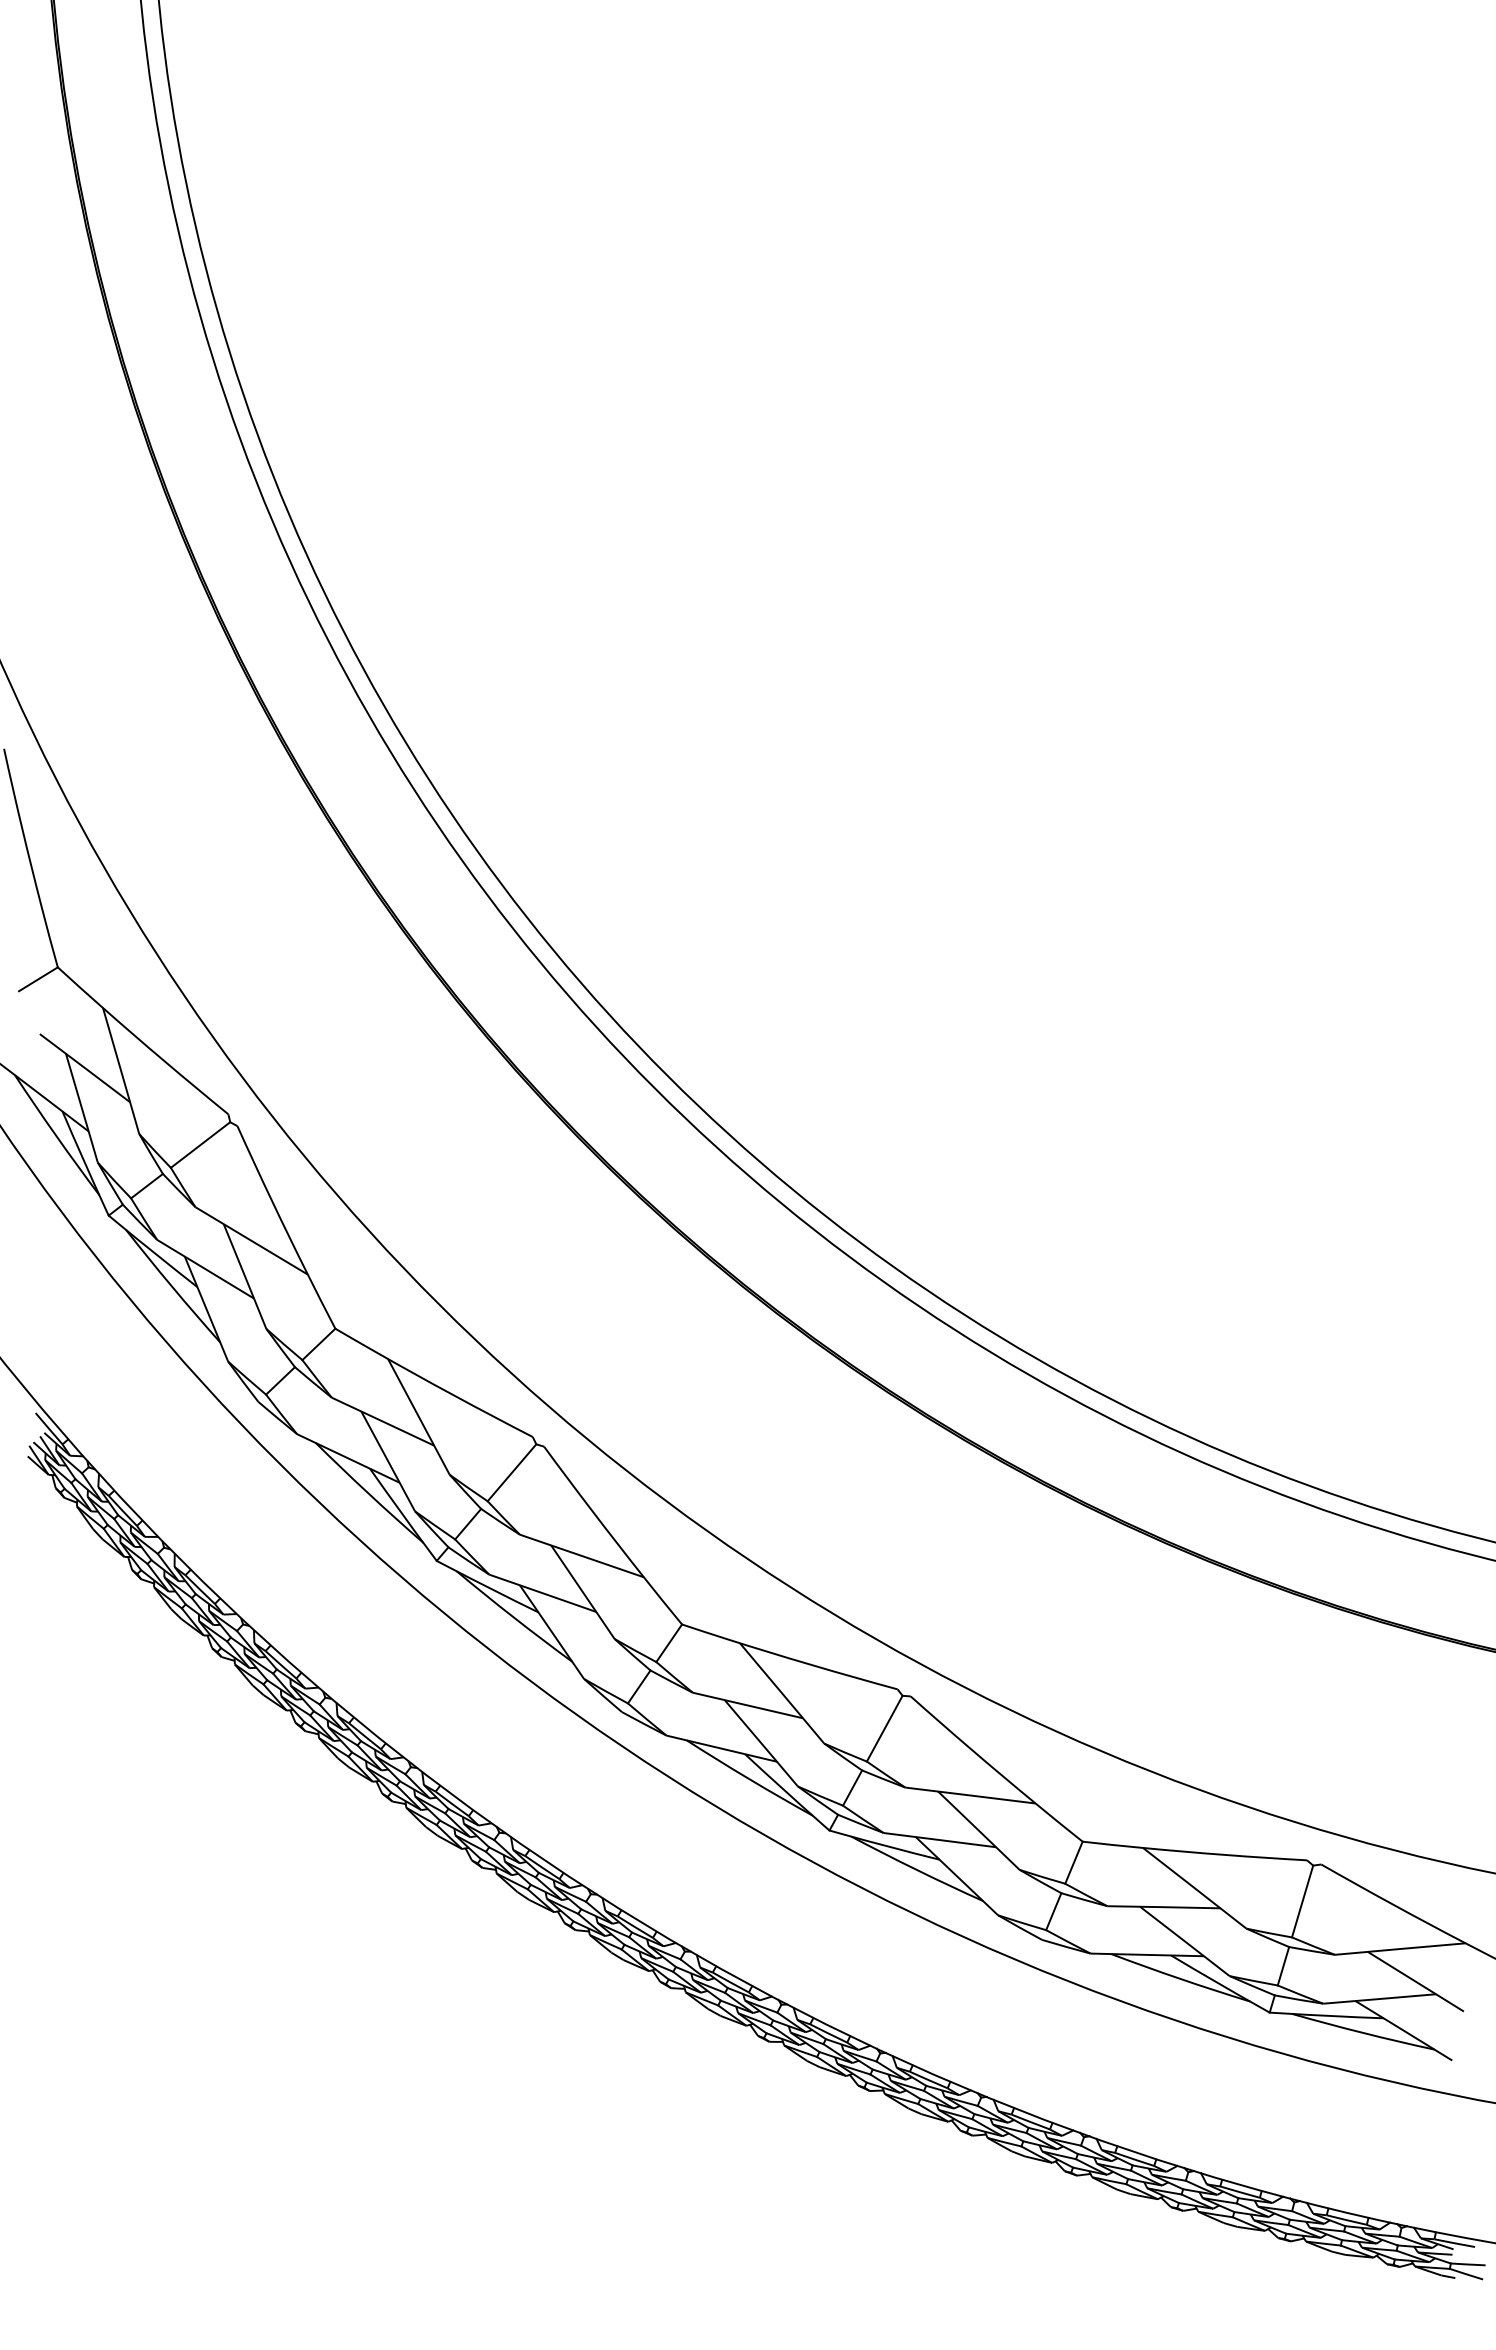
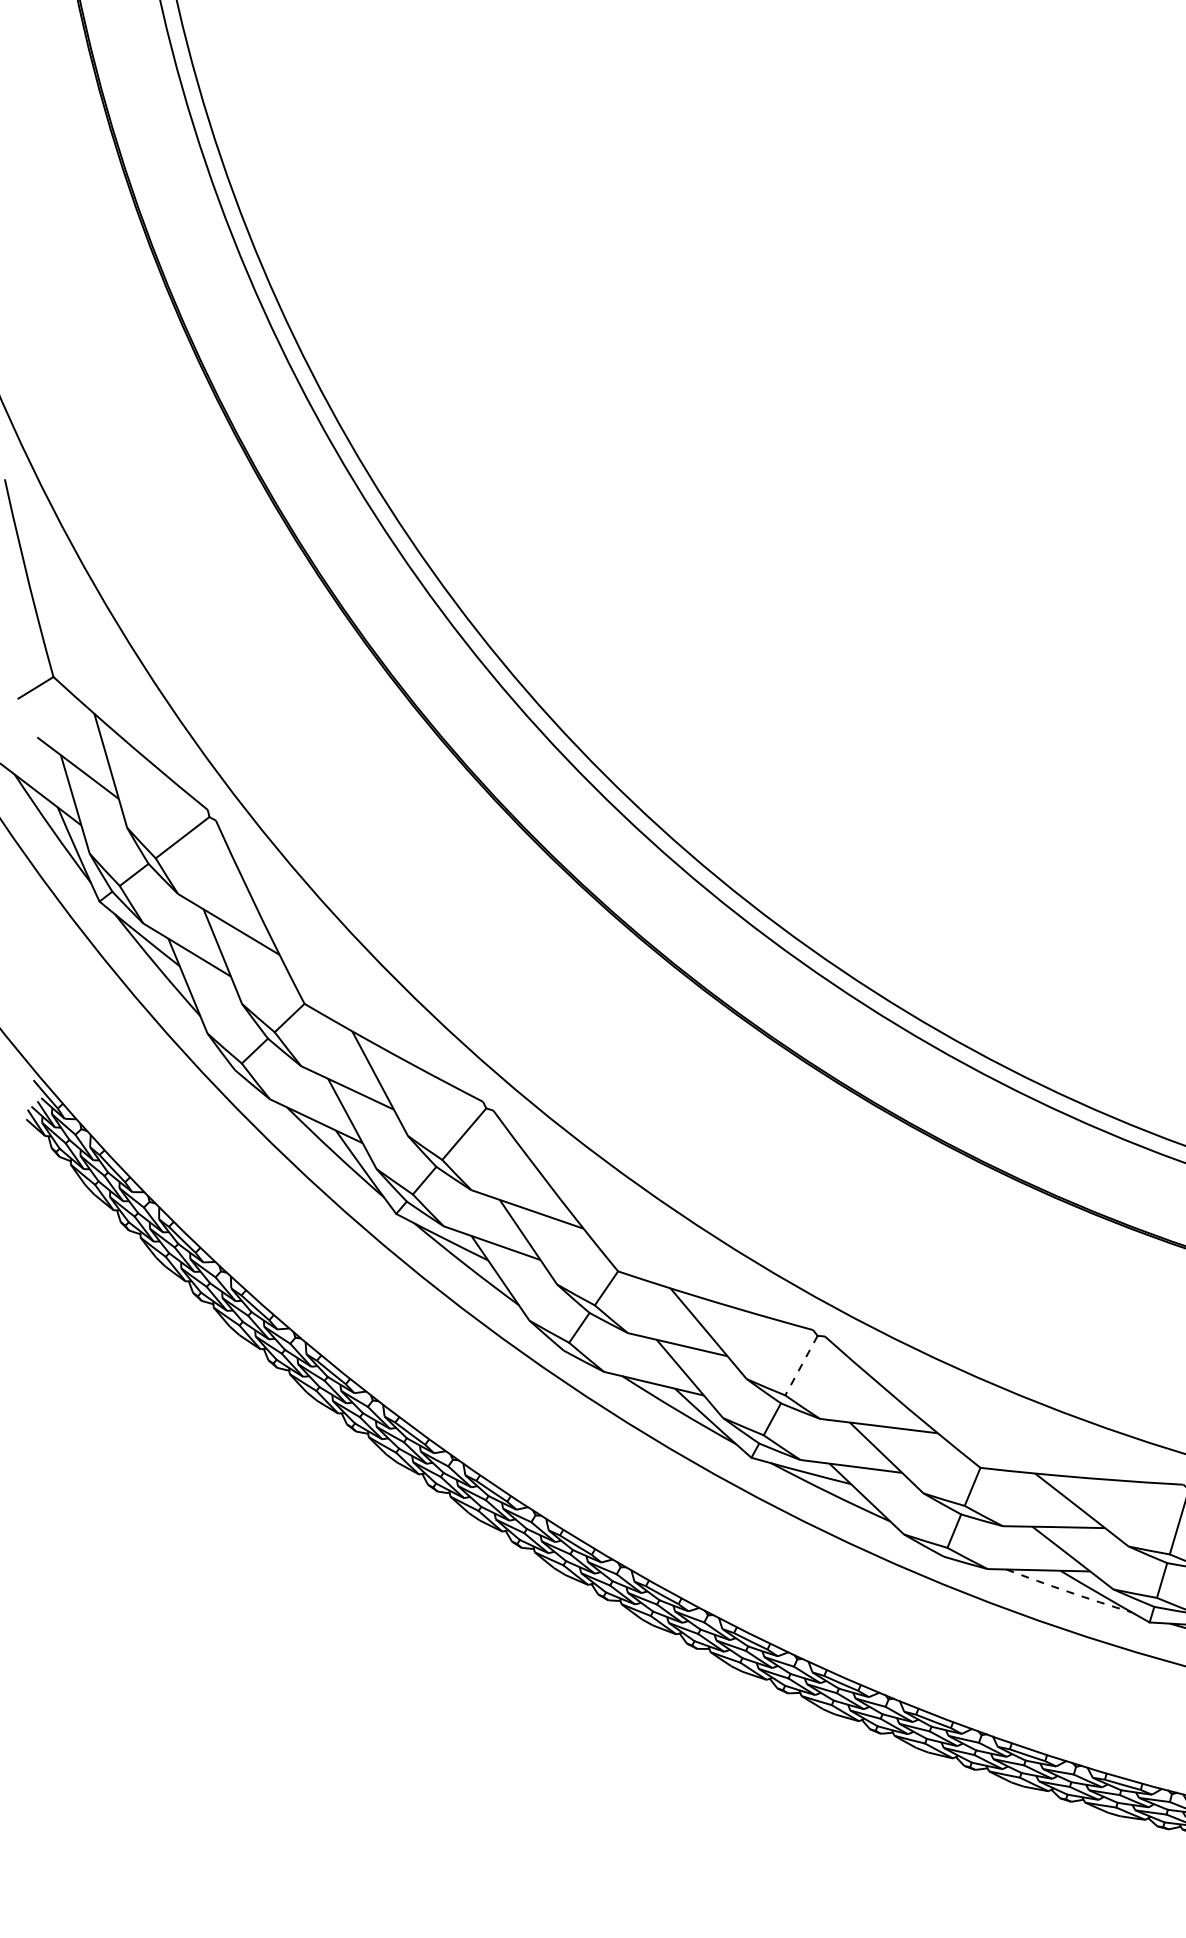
line: (884, 1729) -> (801, 1366), solid -> dashed
arc: (1180, 1978) -> (1068, 1591), solid -> dashed

